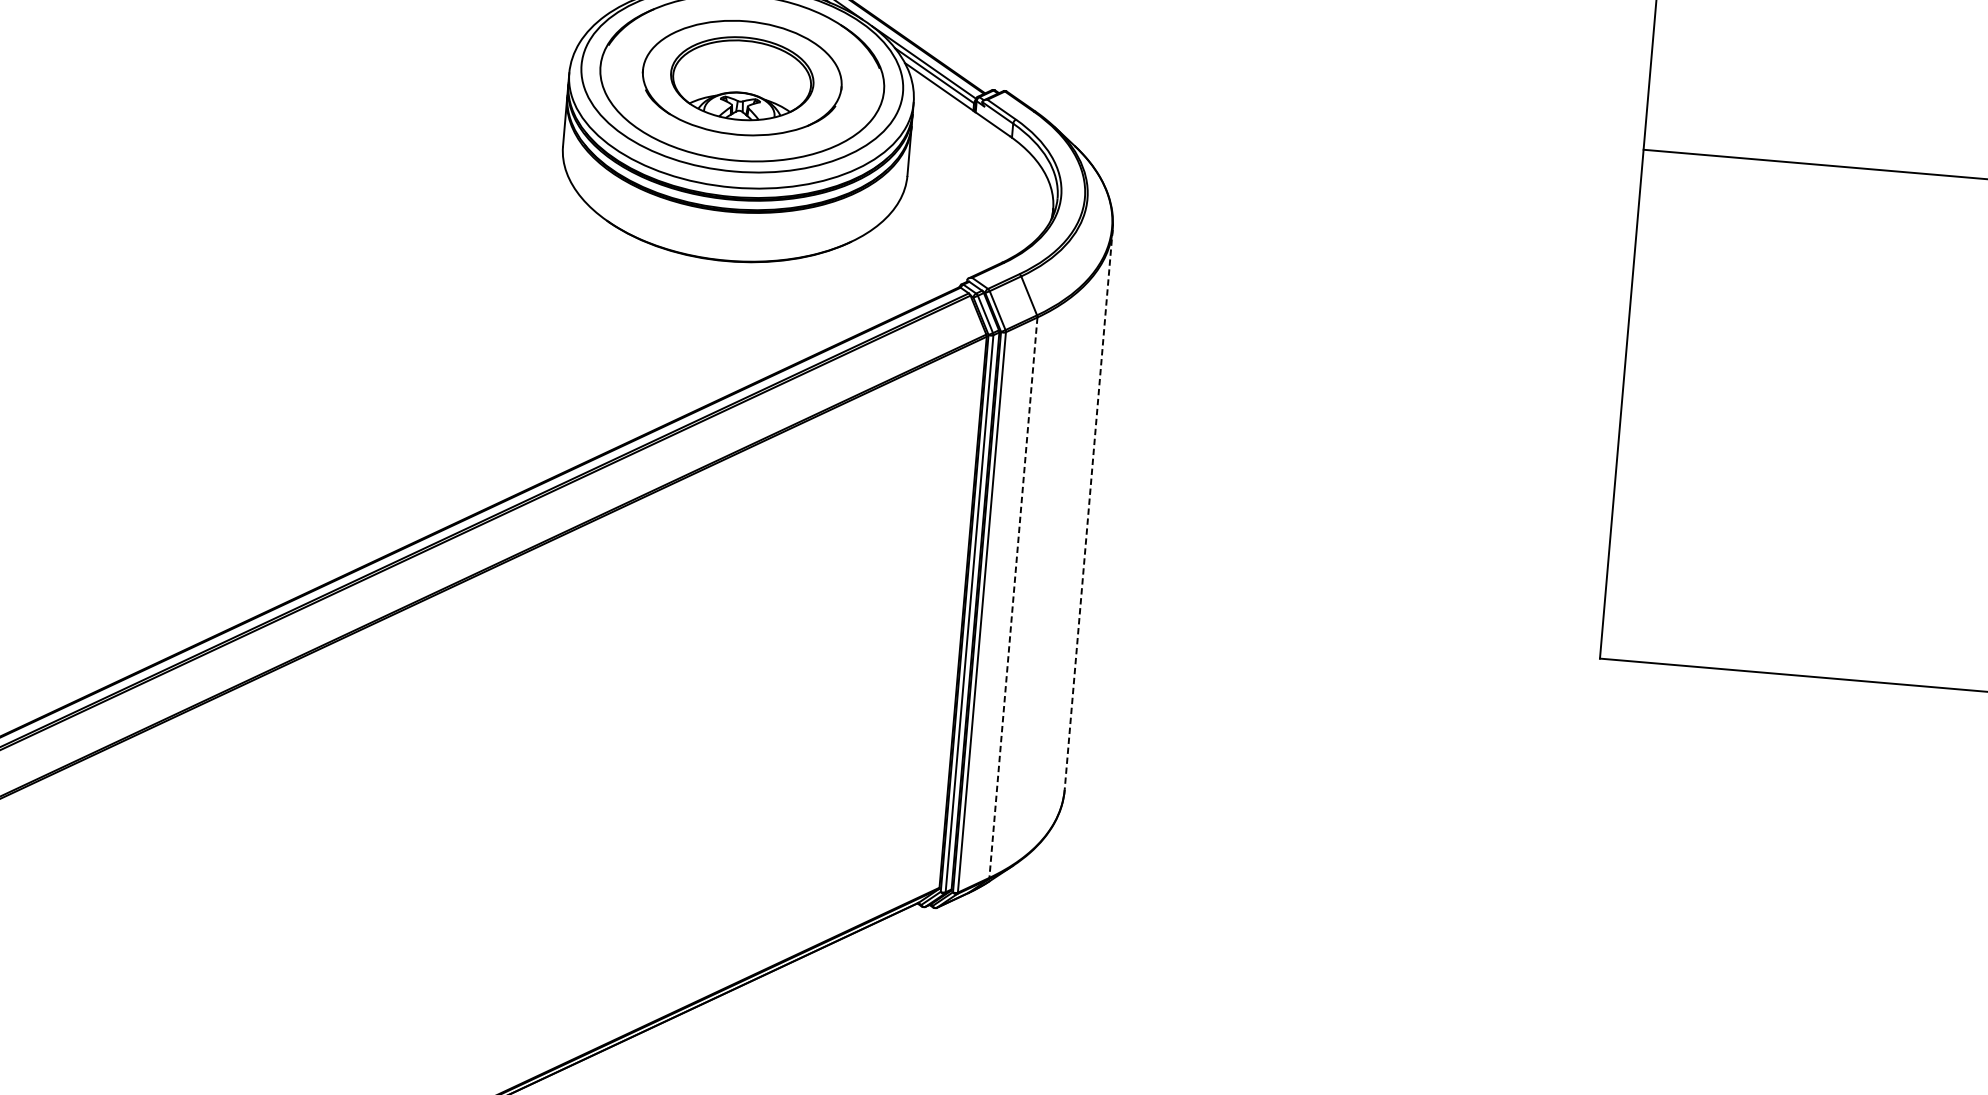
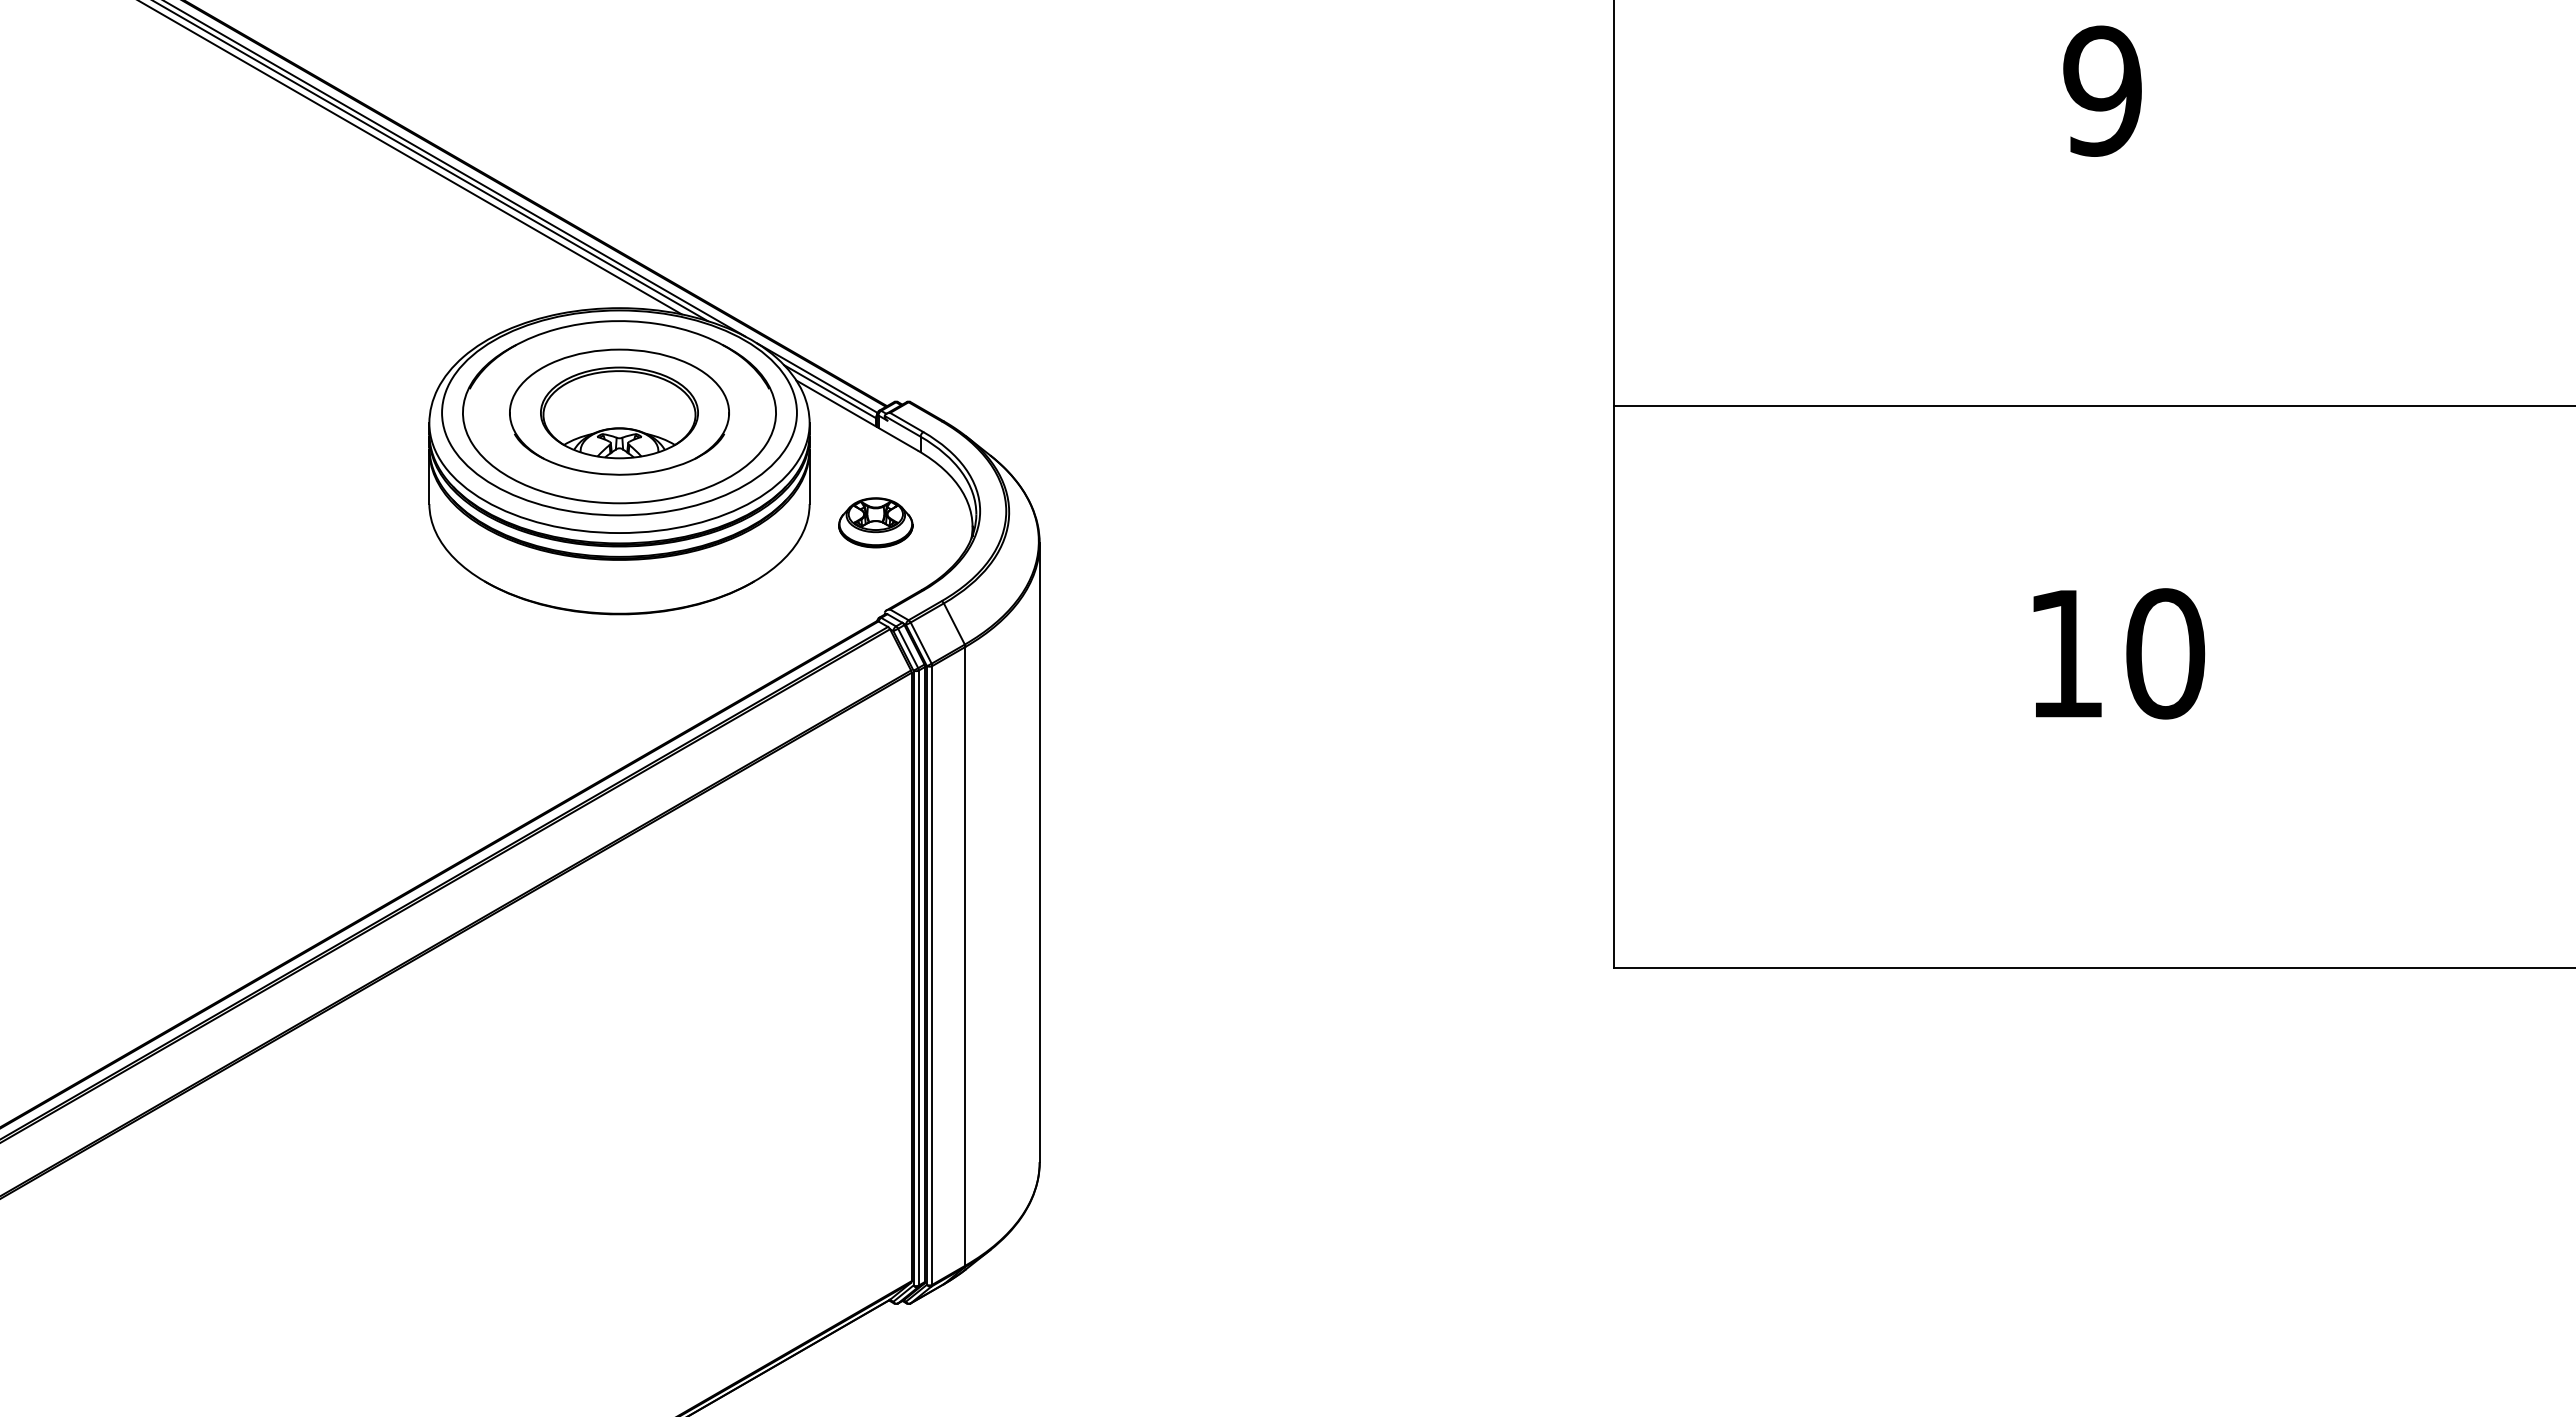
part: (965, 197) -> (875, 522), added
line: (1088, 510) -> (1039, 853), dashed -> solid
line: (1013, 597) -> (965, 956), dashed -> solid

